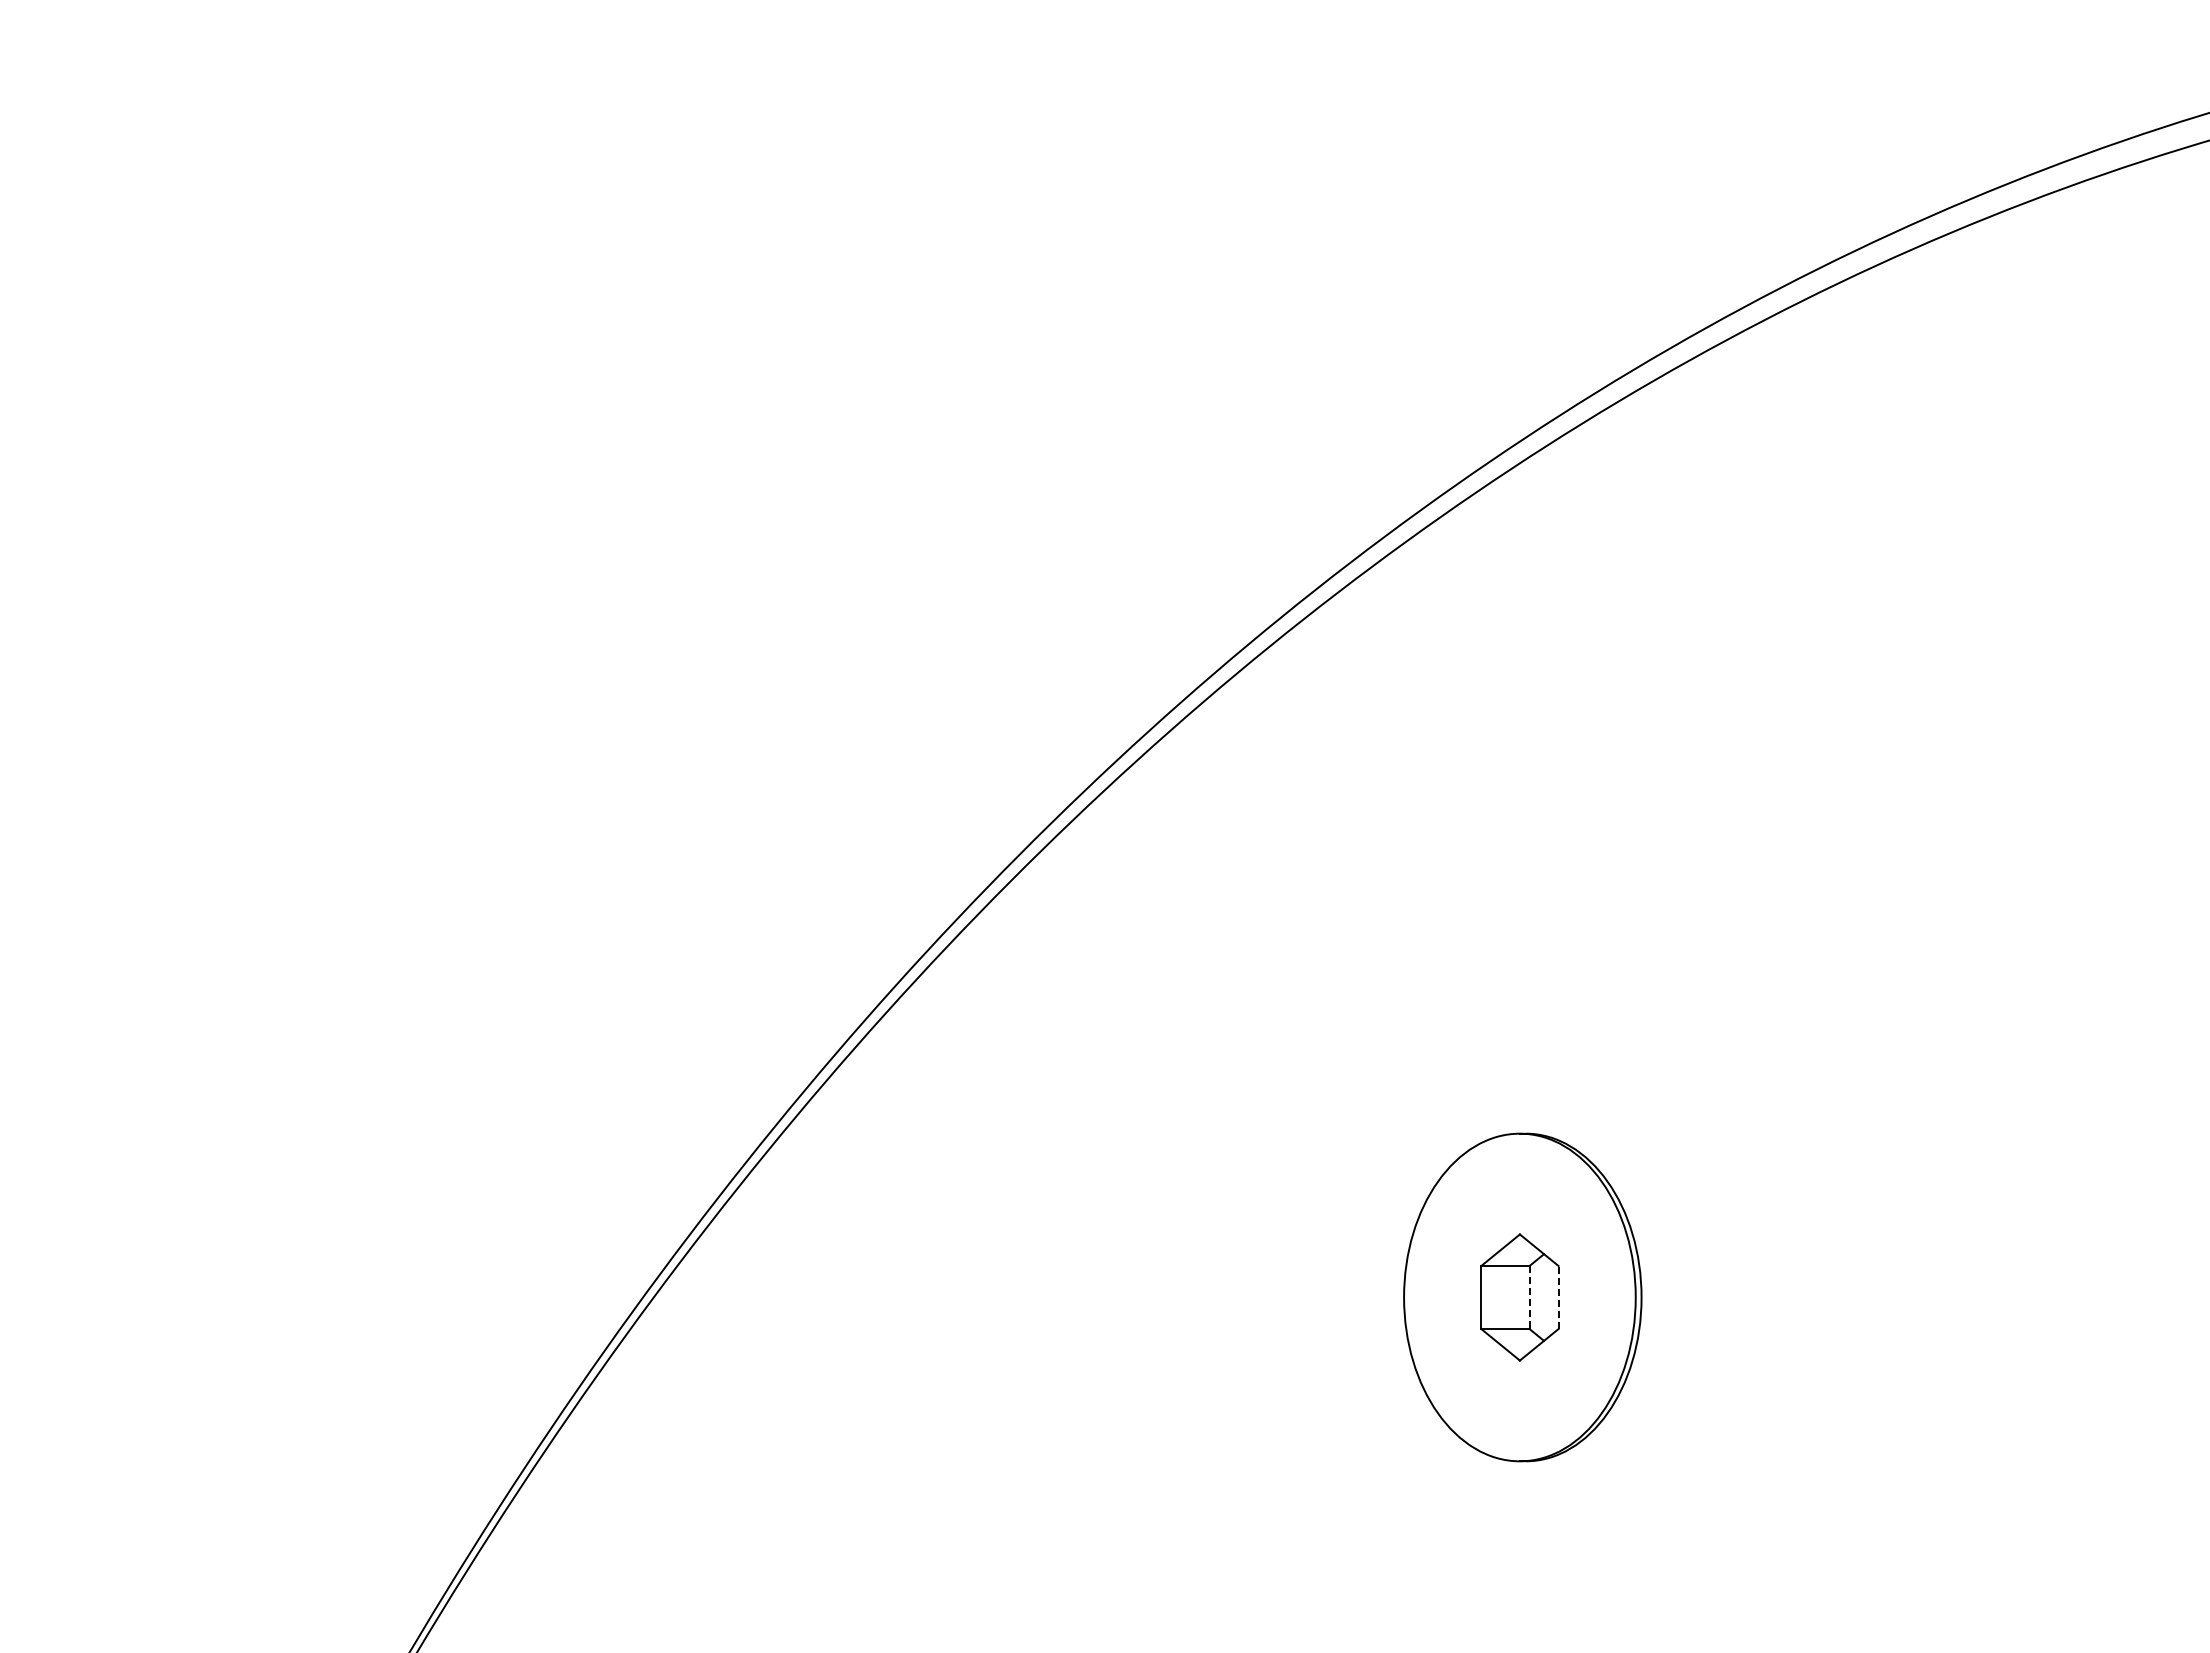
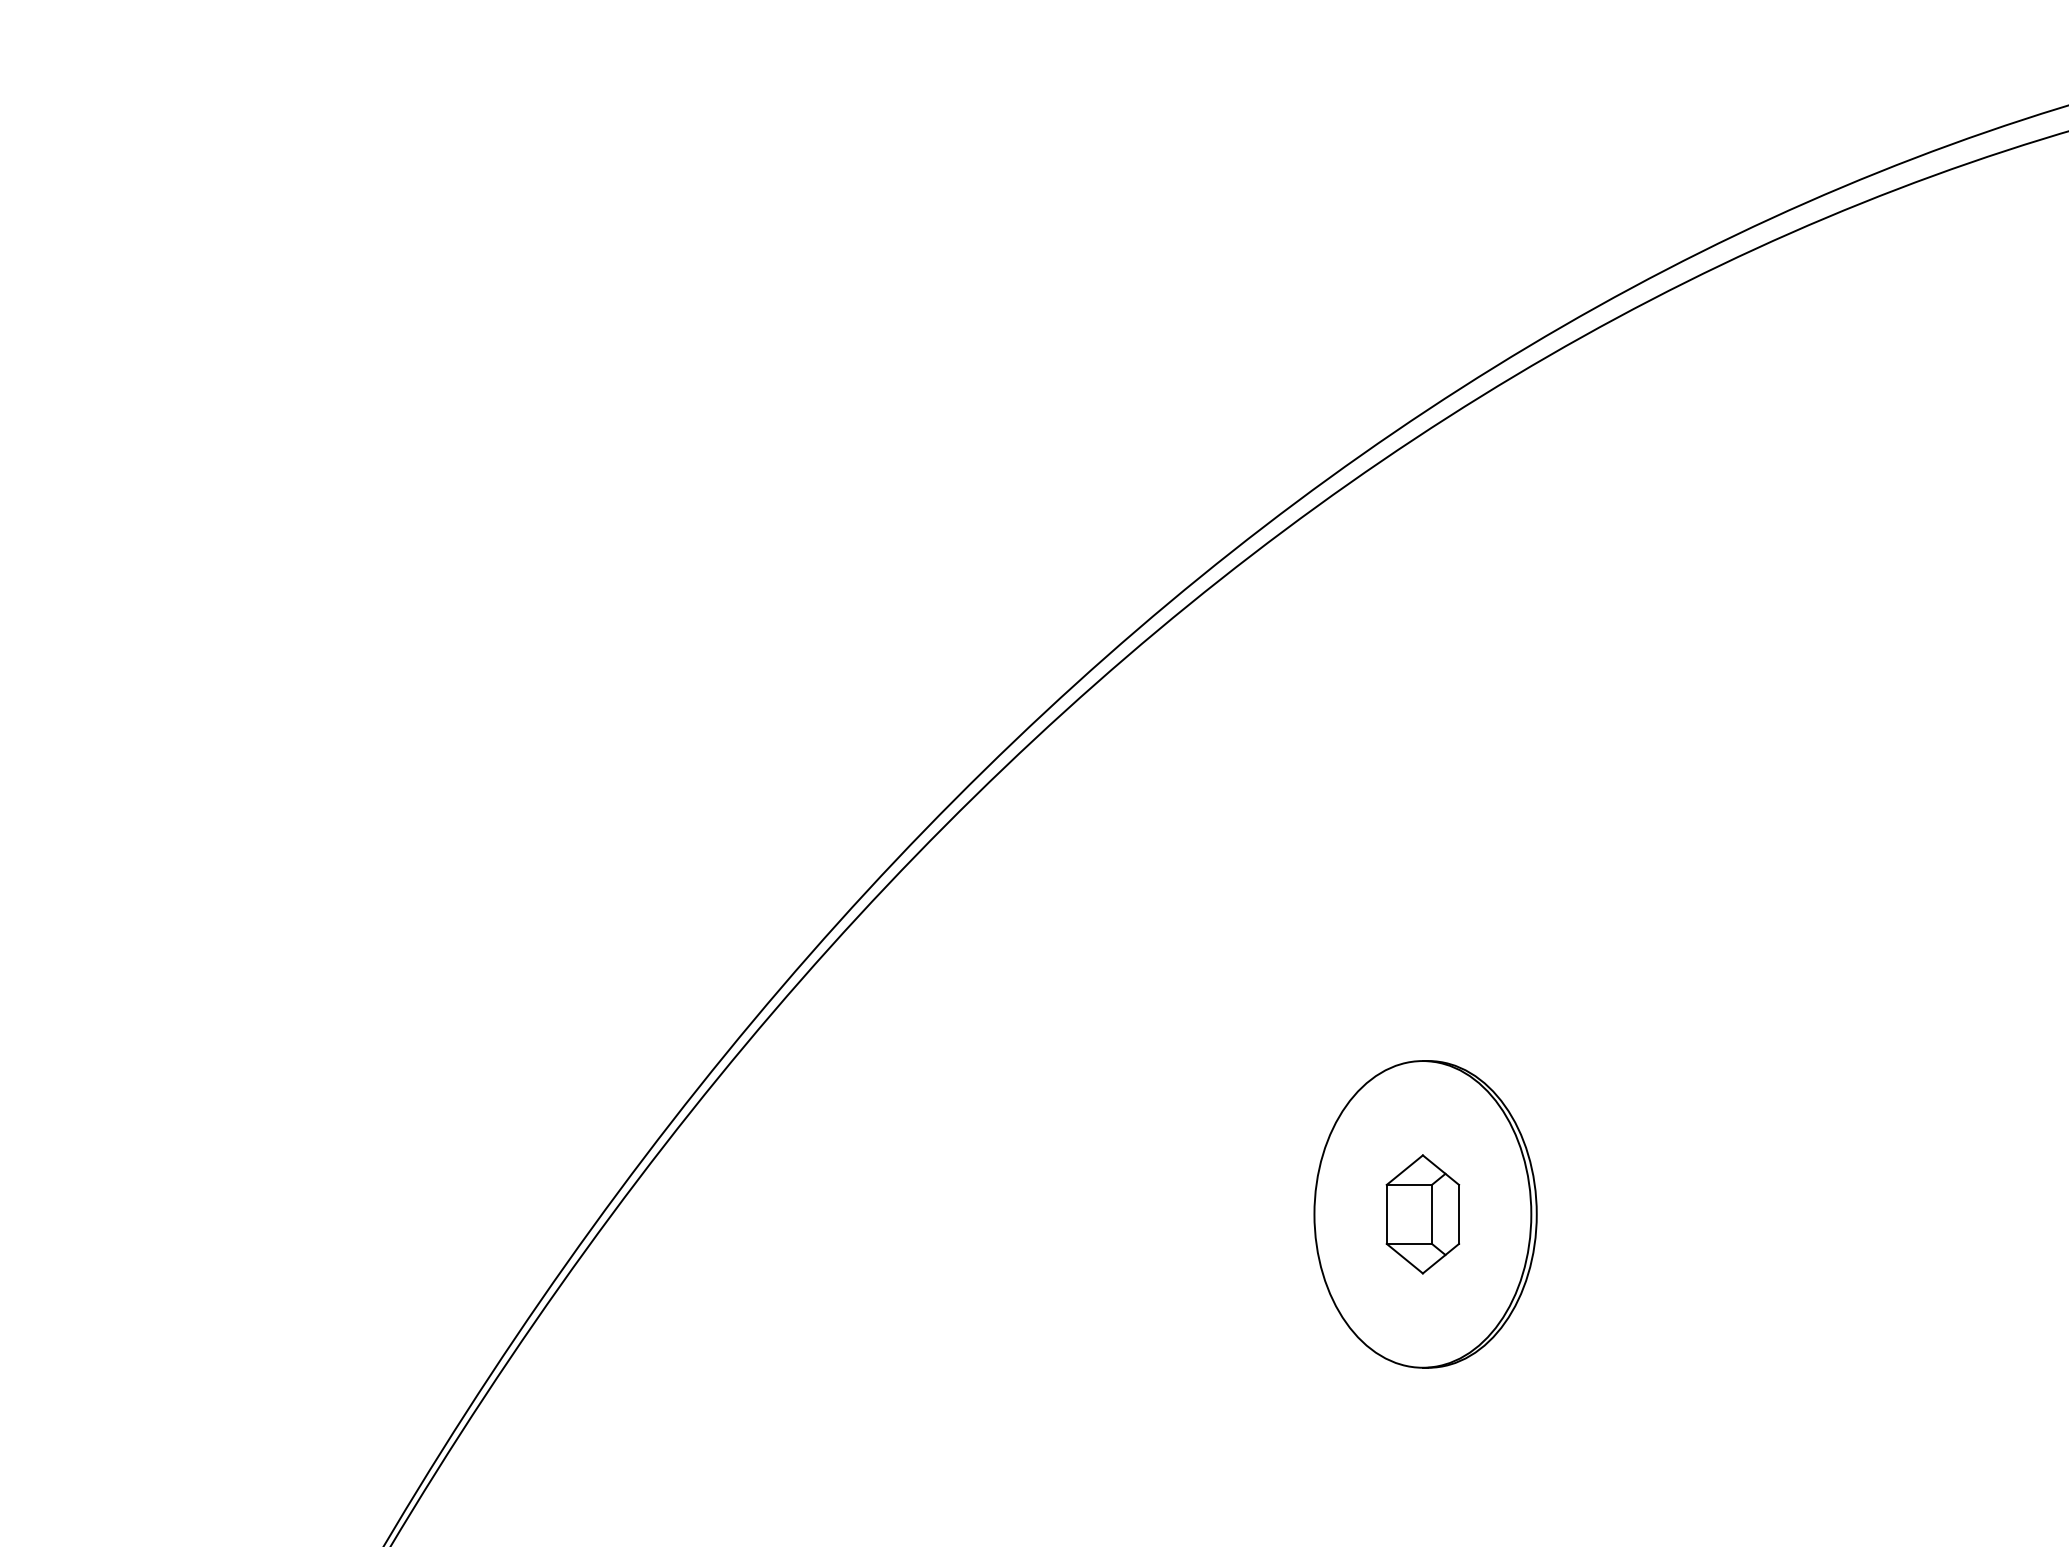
line: (1529, 1297) -> (1431, 1214), dashed -> solid
line: (1558, 1297) -> (1459, 1214), dashed -> solid

